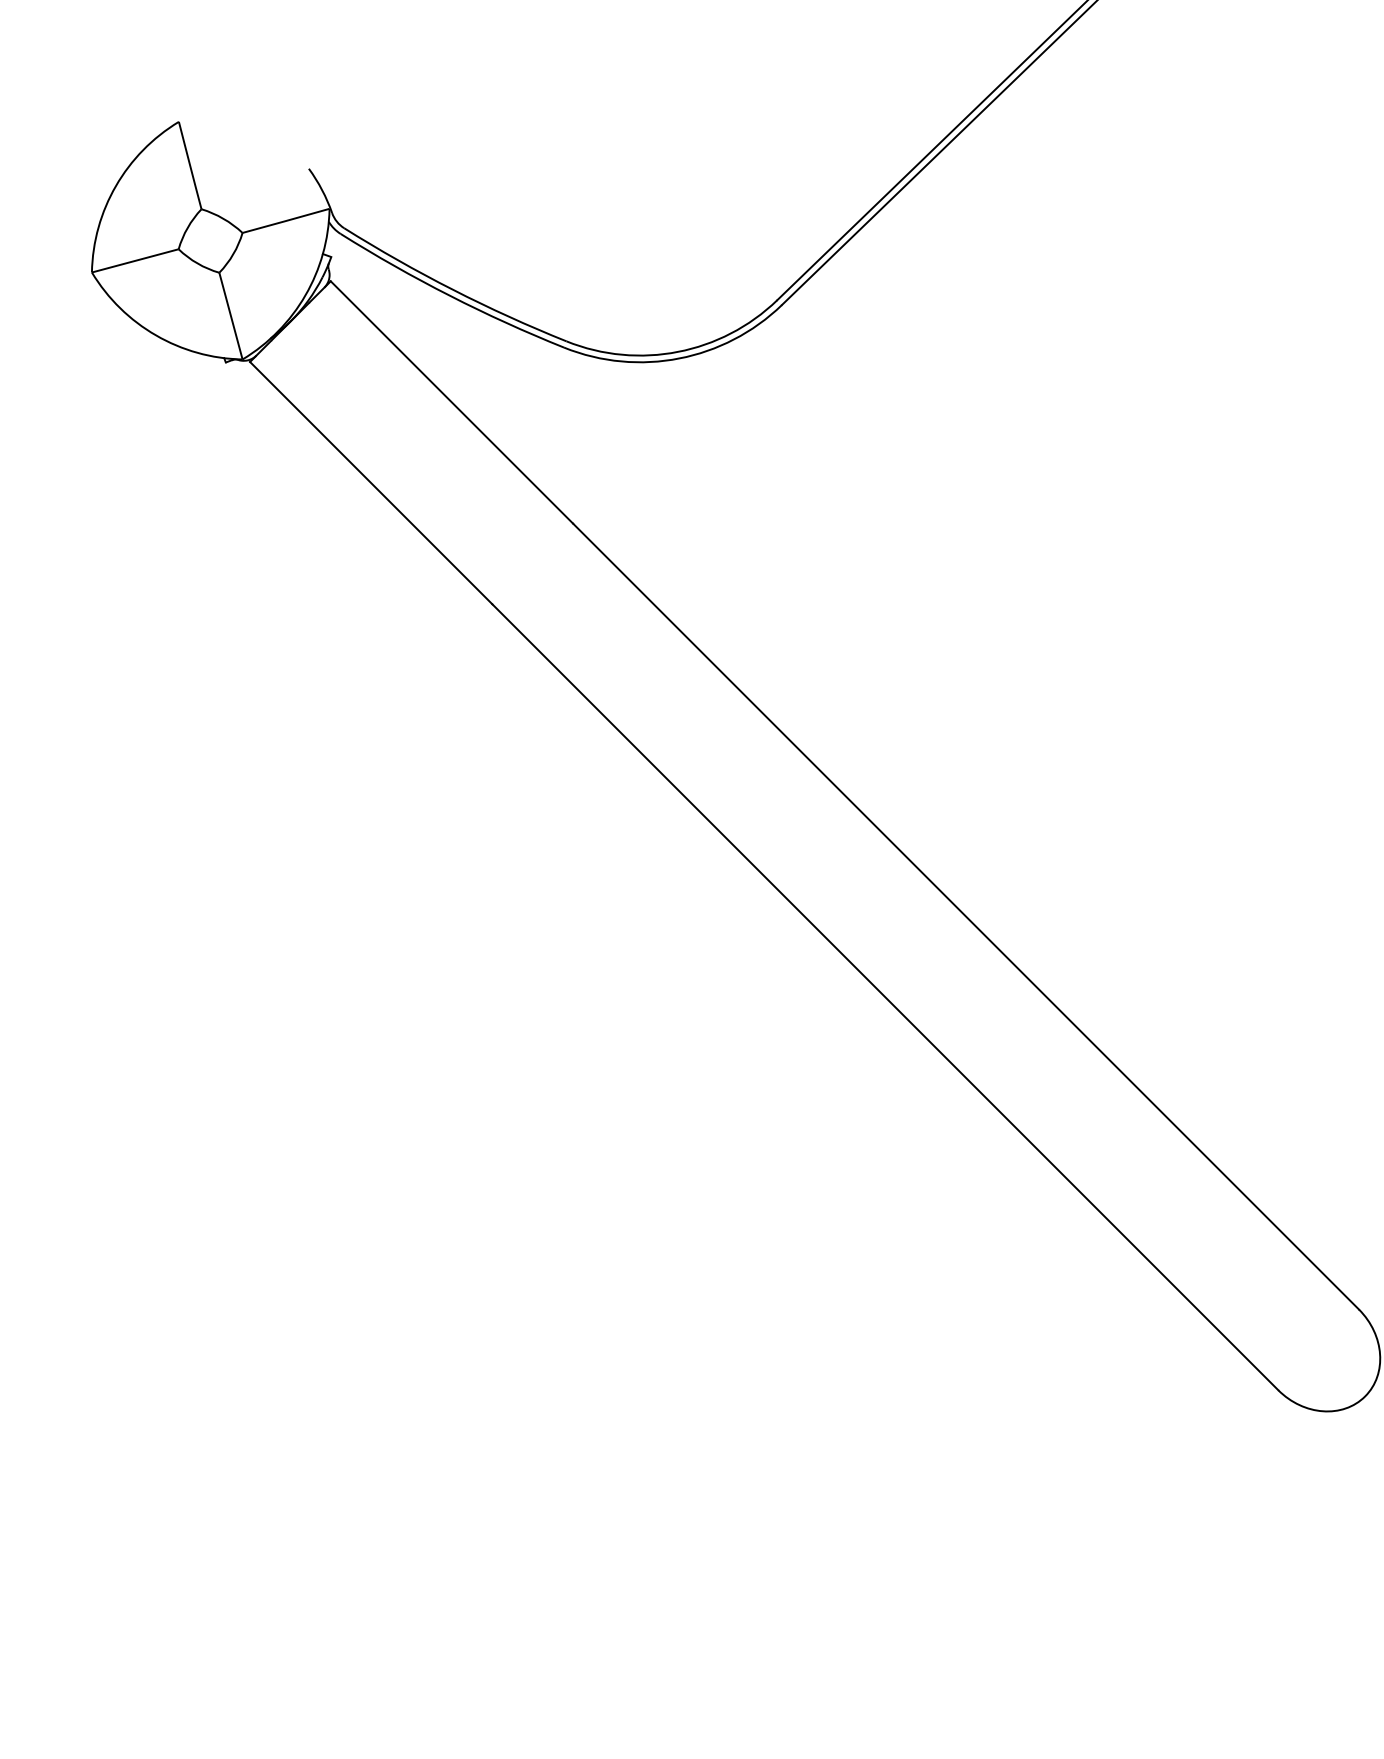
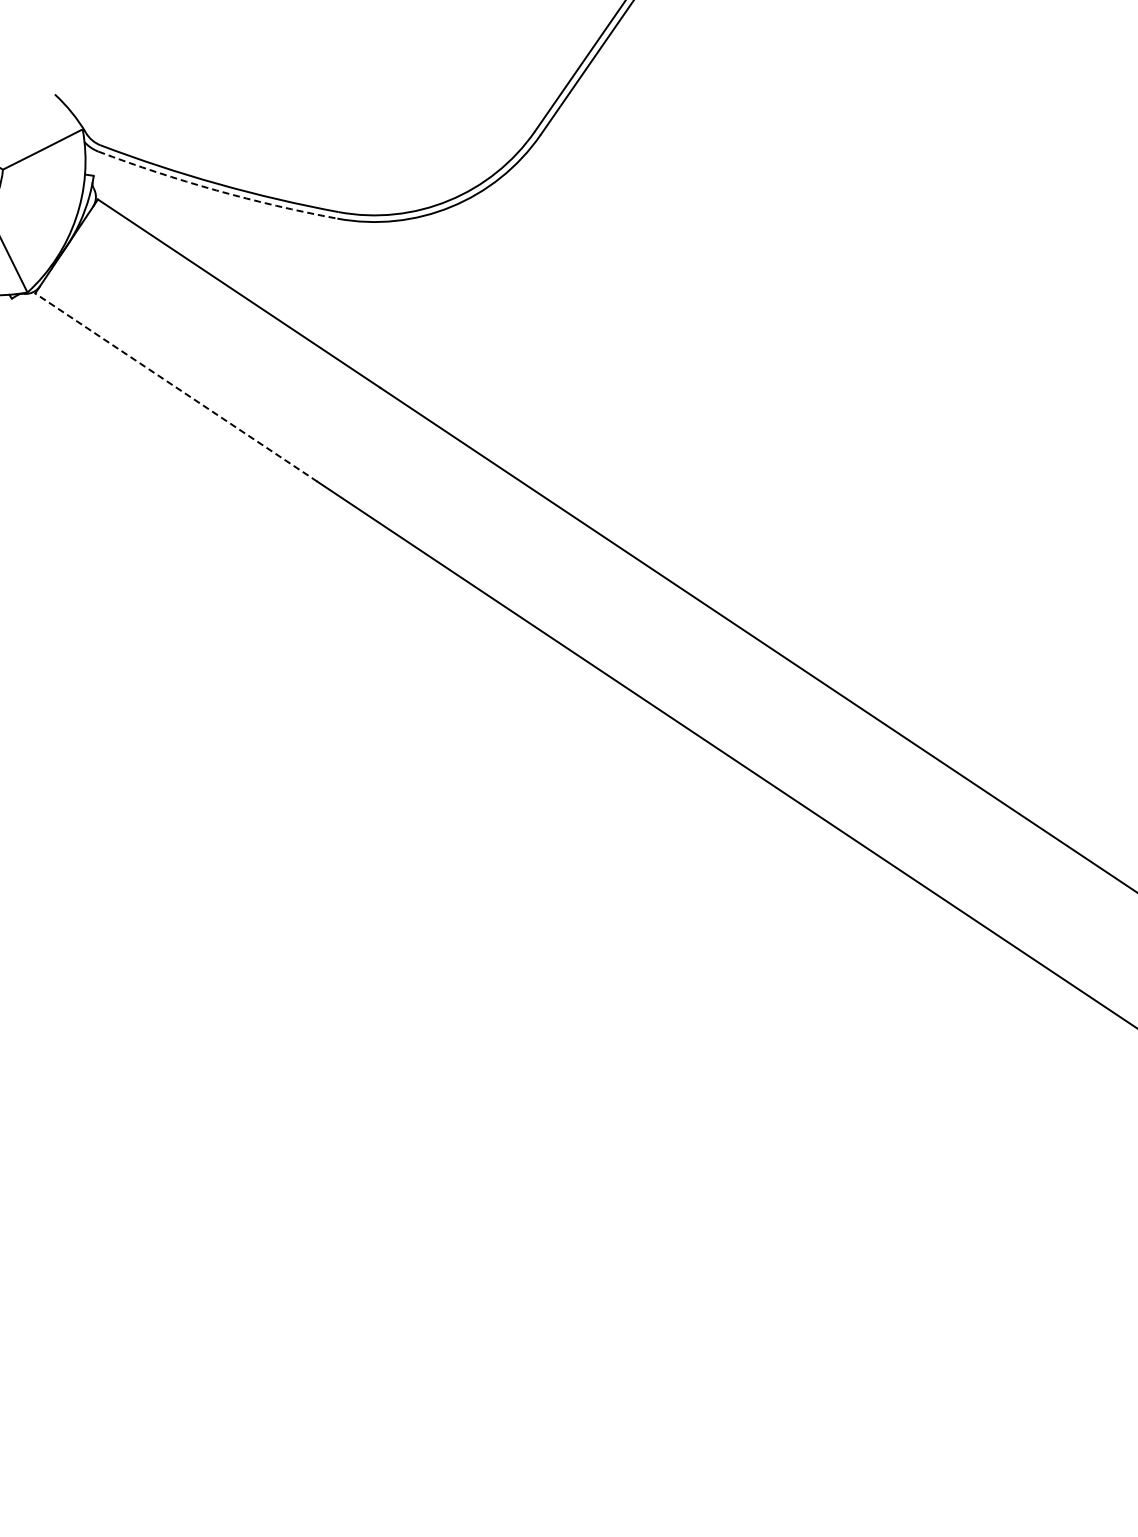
arc: (449, 295) -> (215, 190), solid -> dashed
line: (370, 482) -> (175, 387), solid -> dashed

